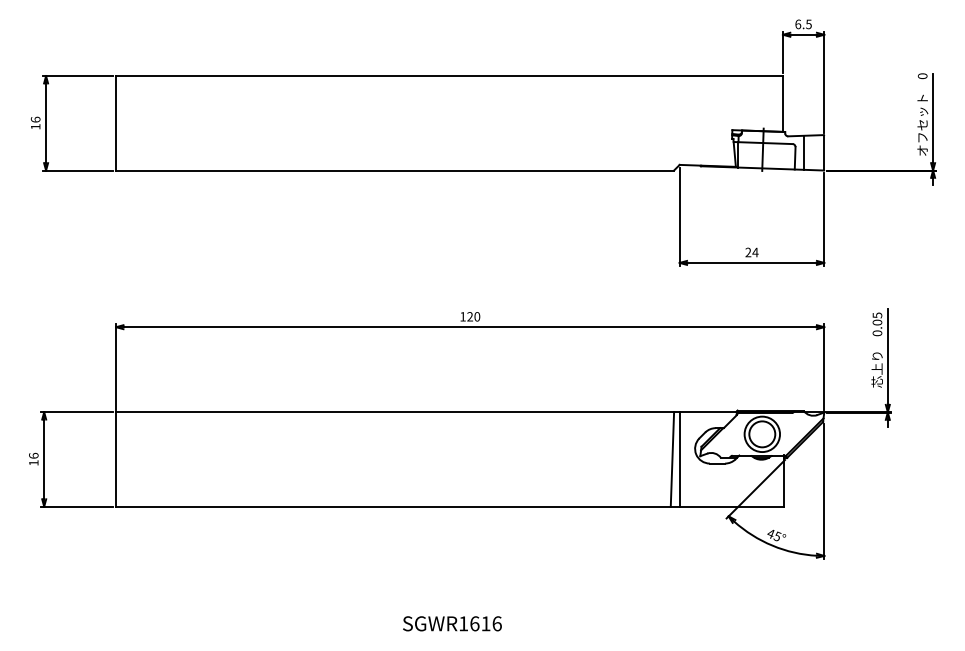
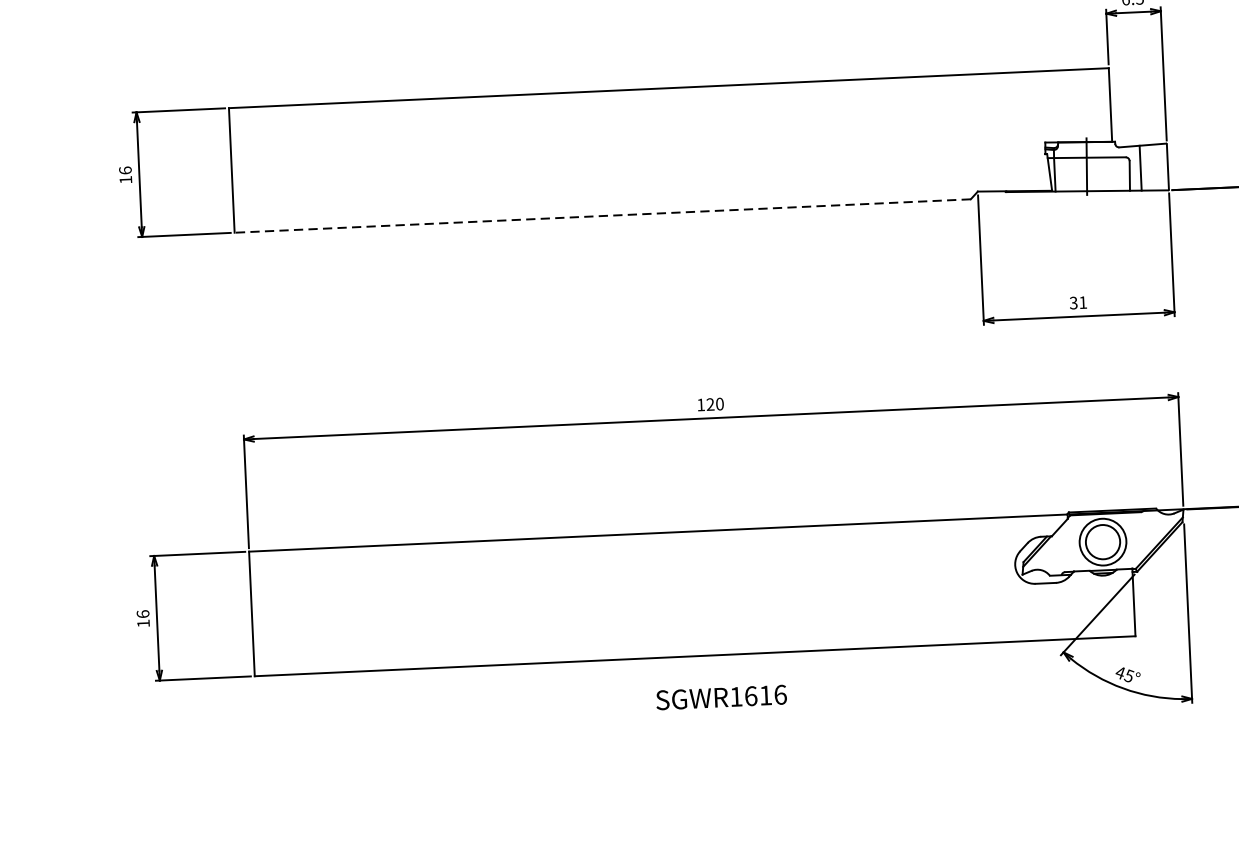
line: (395, 170) -> (603, 215), solid -> dashed
text: (751, 252) -> (1077, 302), 24 -> 31
line: (672, 459) -> (986, 580), removed
line: (679, 459) -> (995, 580), removed
text: (452, 623) -> (721, 697), moved

